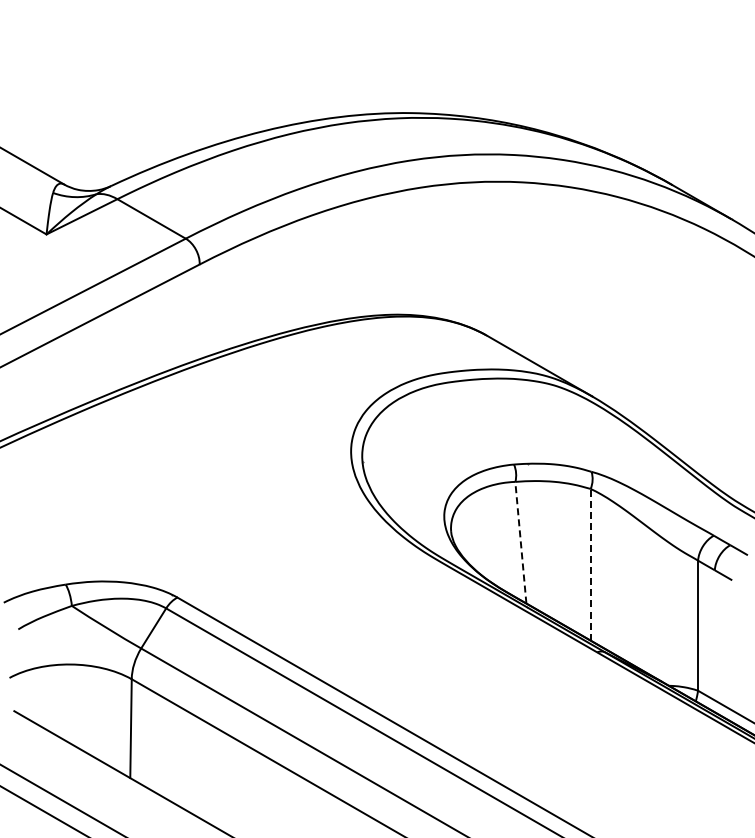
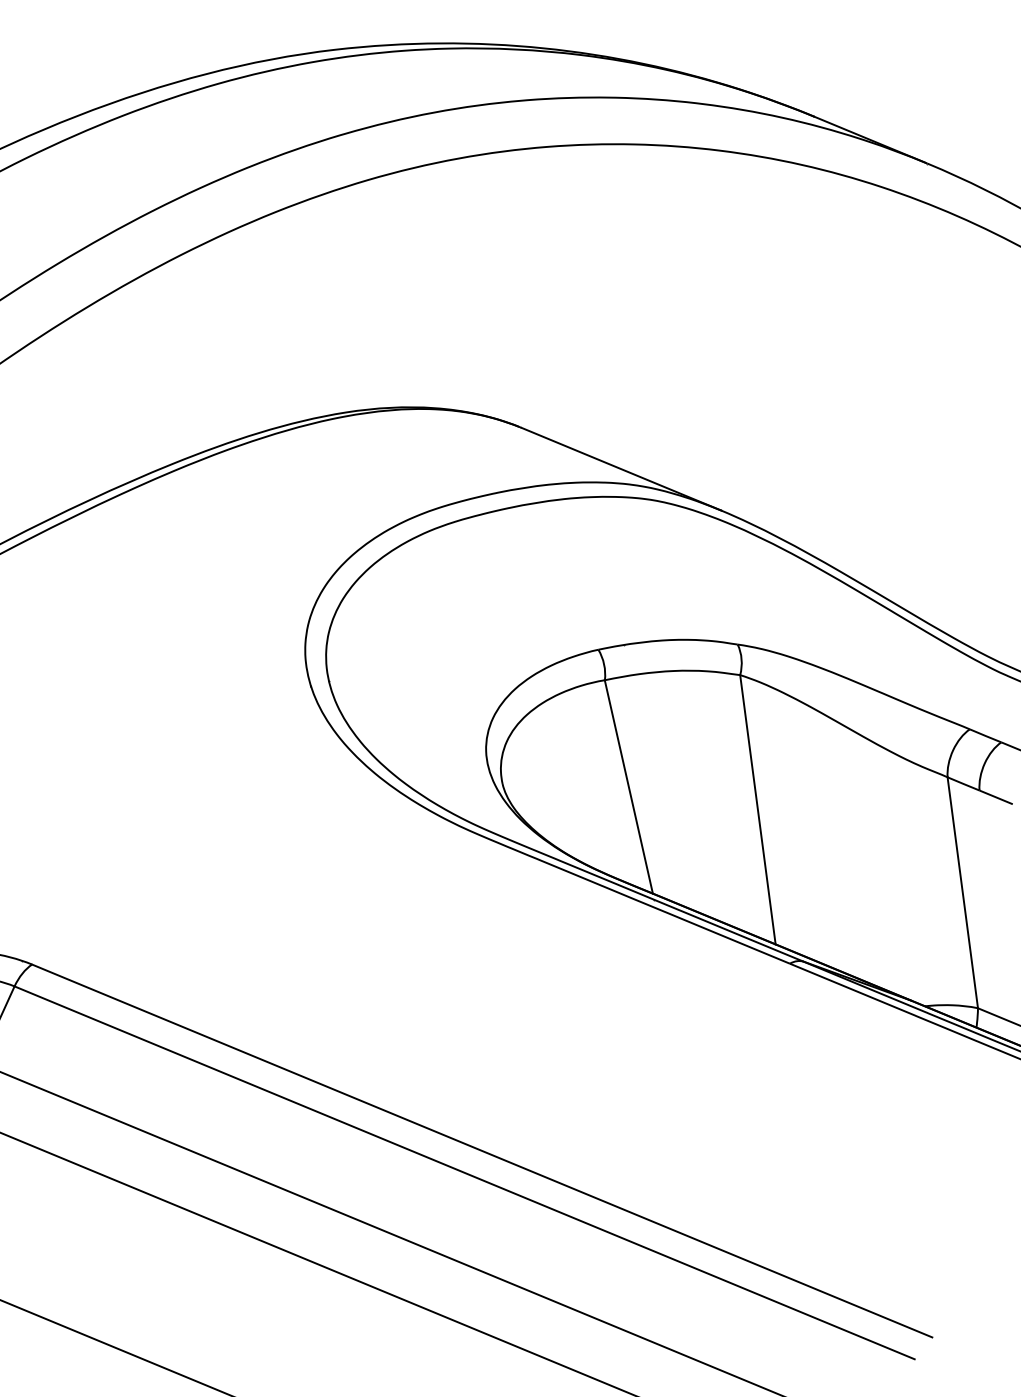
line: (520, 542) -> (628, 786), dashed -> solid
line: (590, 564) -> (757, 809), dashed -> solid

